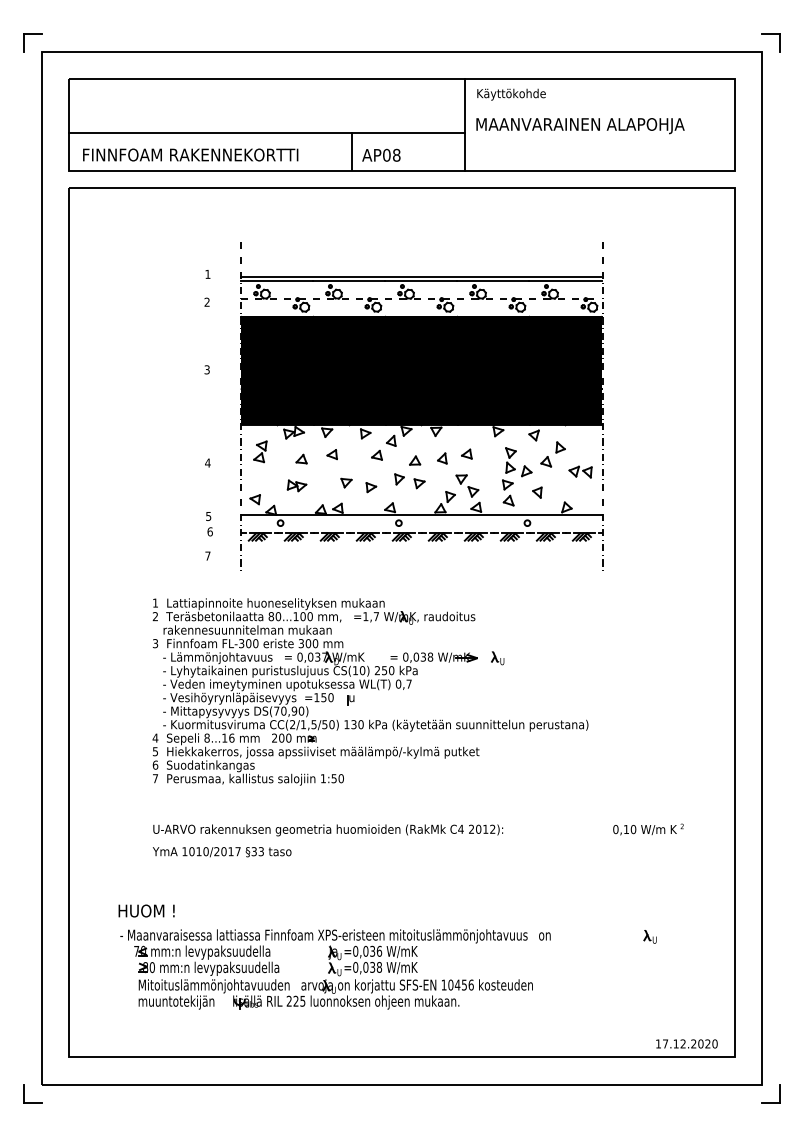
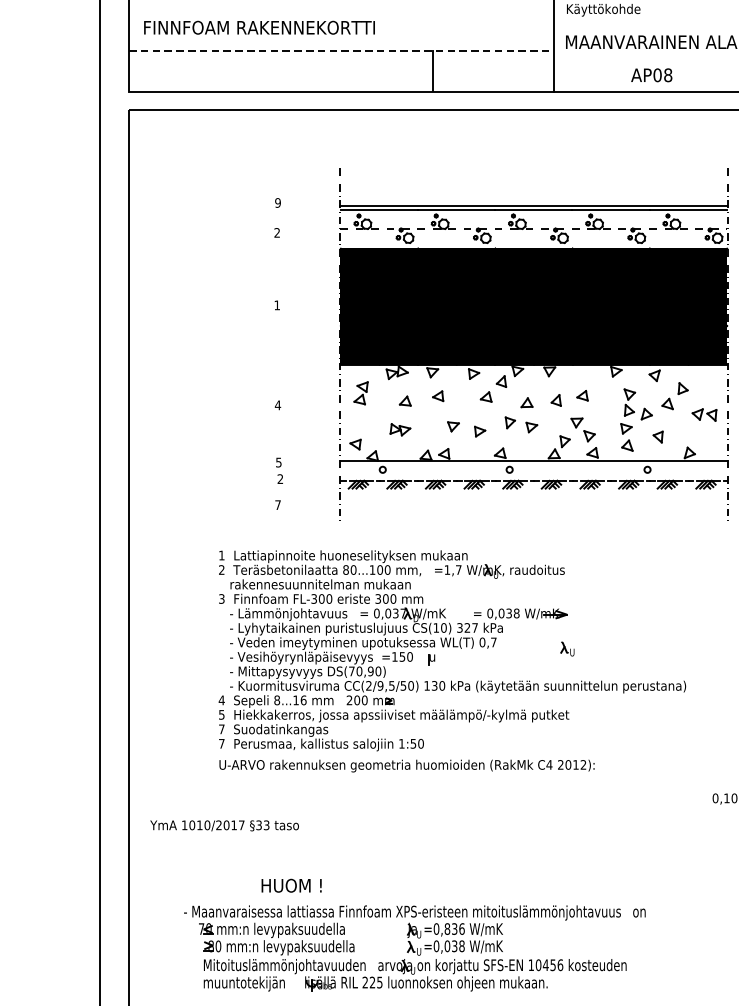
line: (266, 132) -> (340, 50), solid -> dashed
text: (190, 154) -> (259, 27), moved
text: (381, 154) -> (651, 74), moved
text: (207, 273) -> (277, 202), 1 -> 9
text: (206, 369) -> (276, 304), 3 -> 1
part: (421, 406) -> (533, 344), moved
text: (209, 531) -> (279, 478), 6 -> 2
part: (497, 658) -> (567, 649), moved
text: (384, 670) -> (467, 627), 250 -> 327
text: (303, 724) -> (380, 685), CC(2/1,5/50) -> CC(2/9,5/50)
text: (155, 764) -> (221, 728), 6 -> 7
text: (328, 830) -> (407, 766), moved
text: (222, 852) -> (225, 826), moved
text: (146, 910) -> (291, 885), moved
text: (365, 951) -> (447, 929), =0,036 -> =0,836

